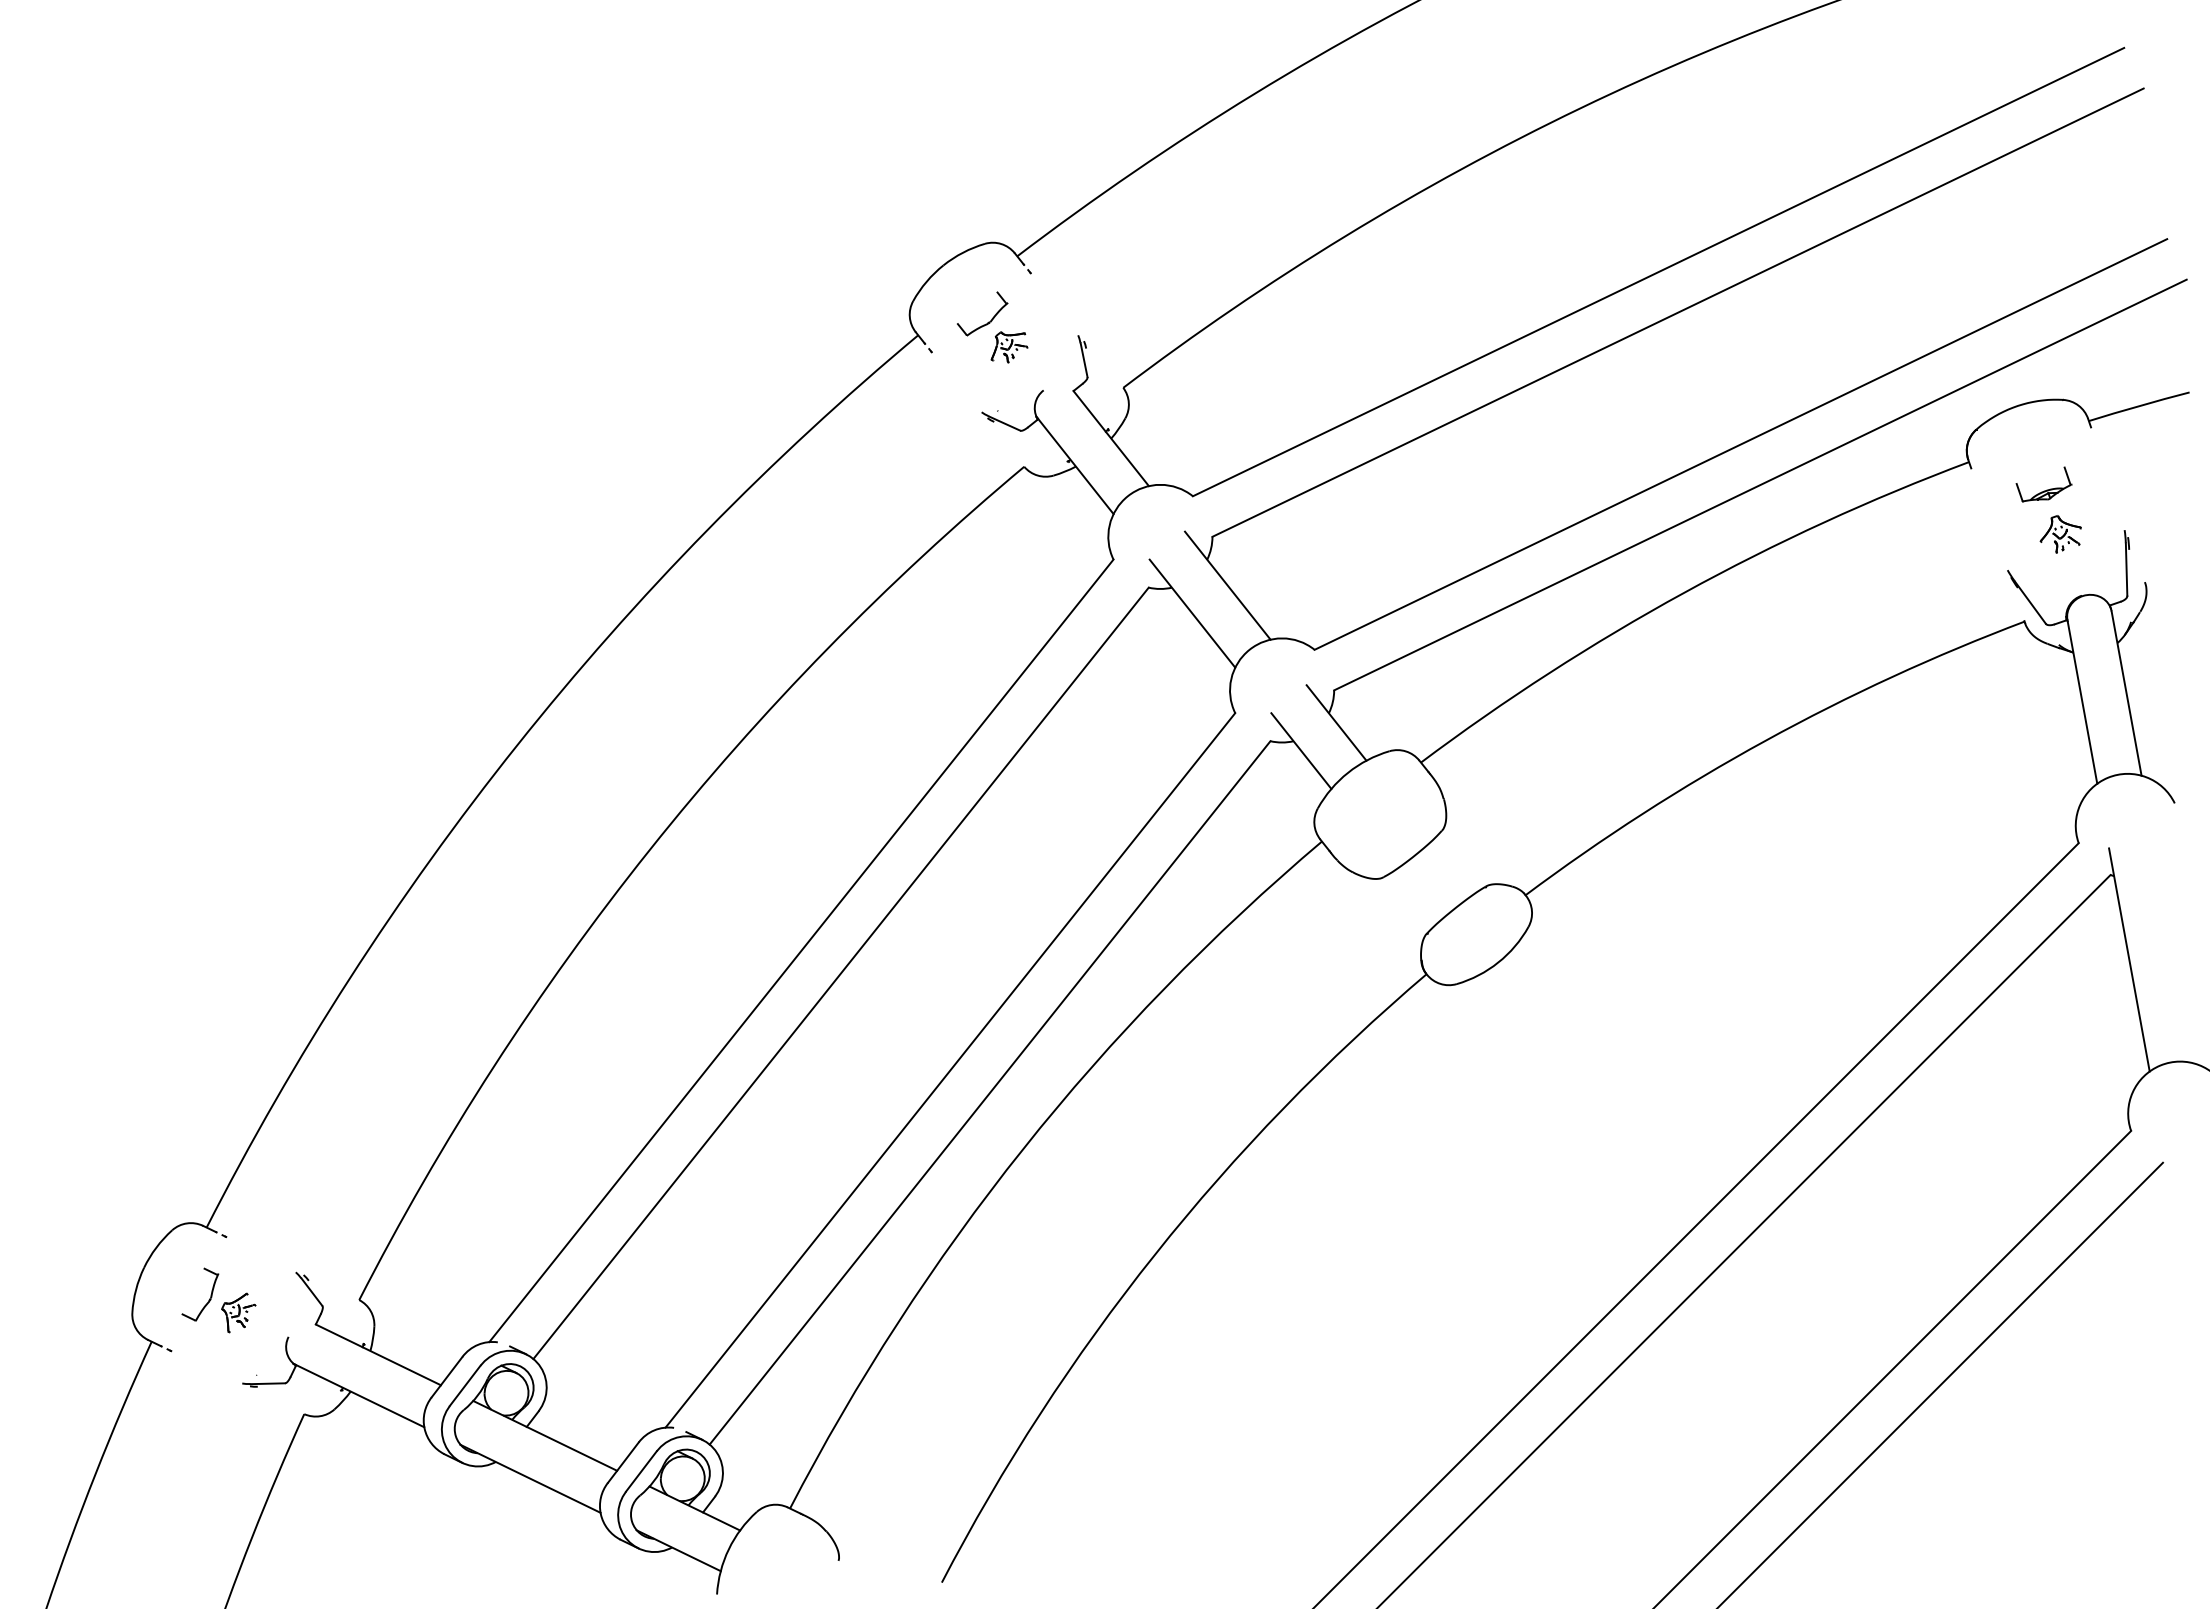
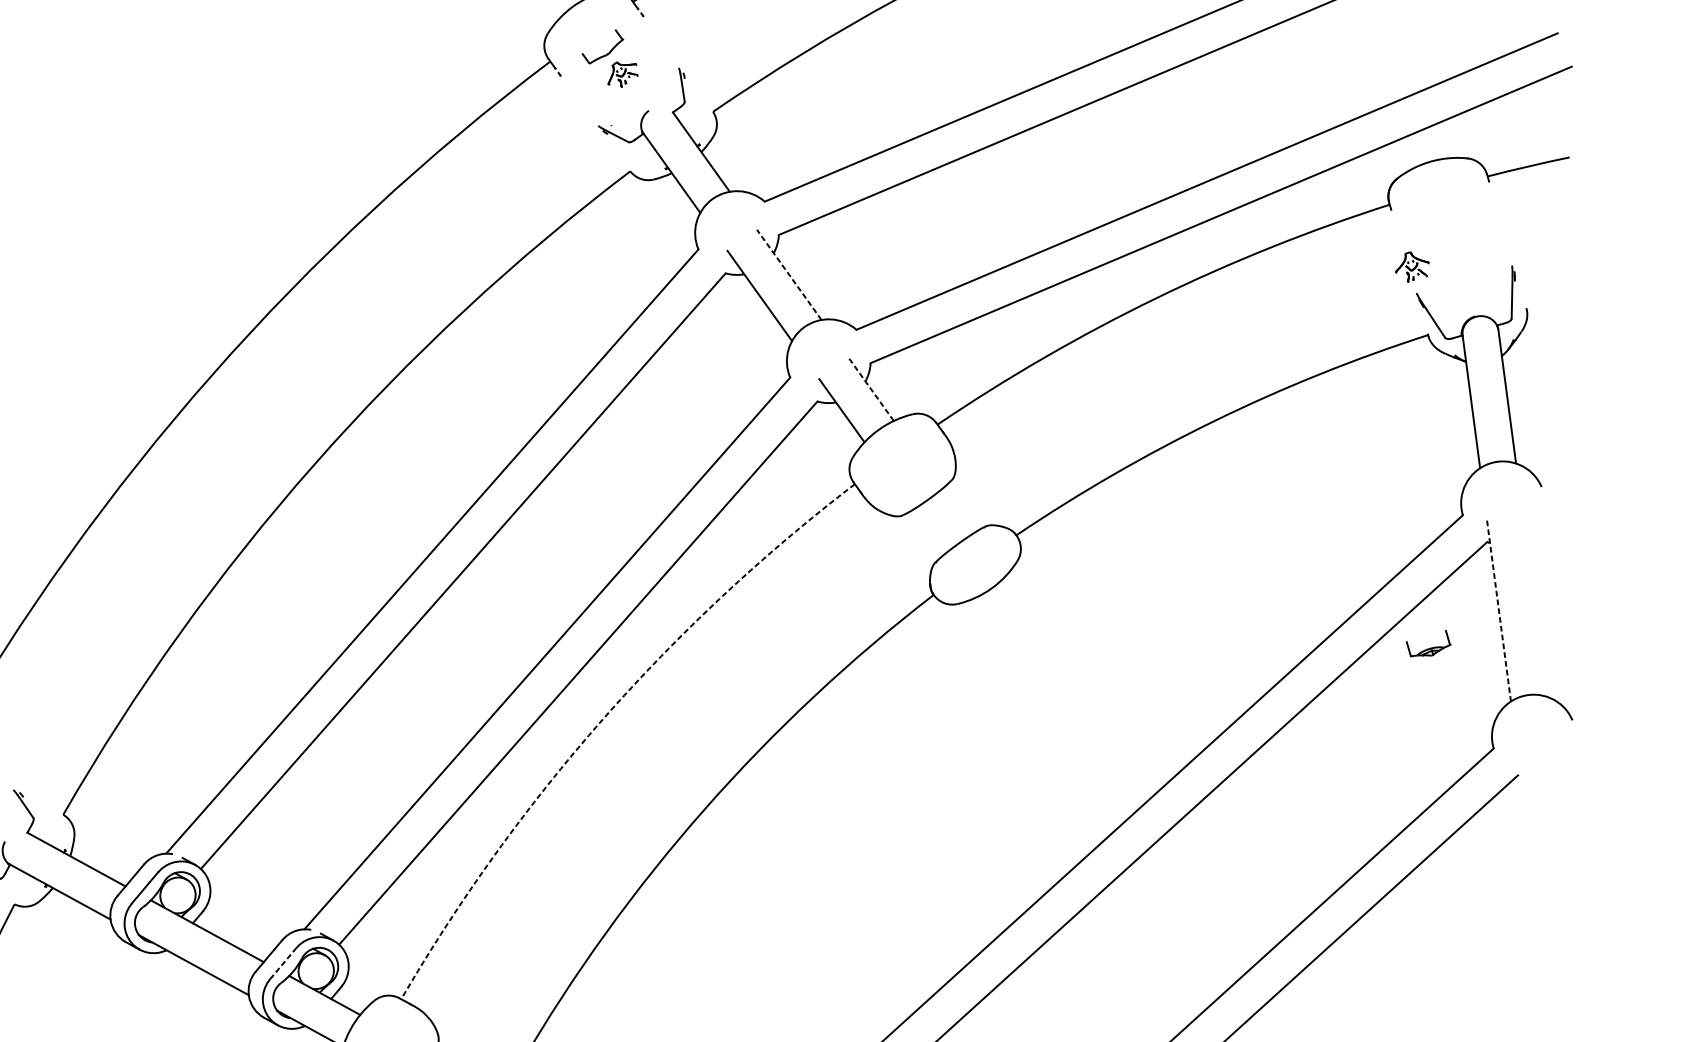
part: (2043, 484) -> (1428, 643), moved
part: (2060, 534) -> (1412, 267), moved
line: (1227, 585) -> (789, 274), solid -> dashed
line: (1336, 722) -> (871, 389), solid -> dashed
line: (2129, 960) -> (1499, 611), solid -> dashed
arc: (1023, 1148) -> (602, 719), solid -> dashed
line: (641, 1471) -> (283, 963), solid -> dashed

